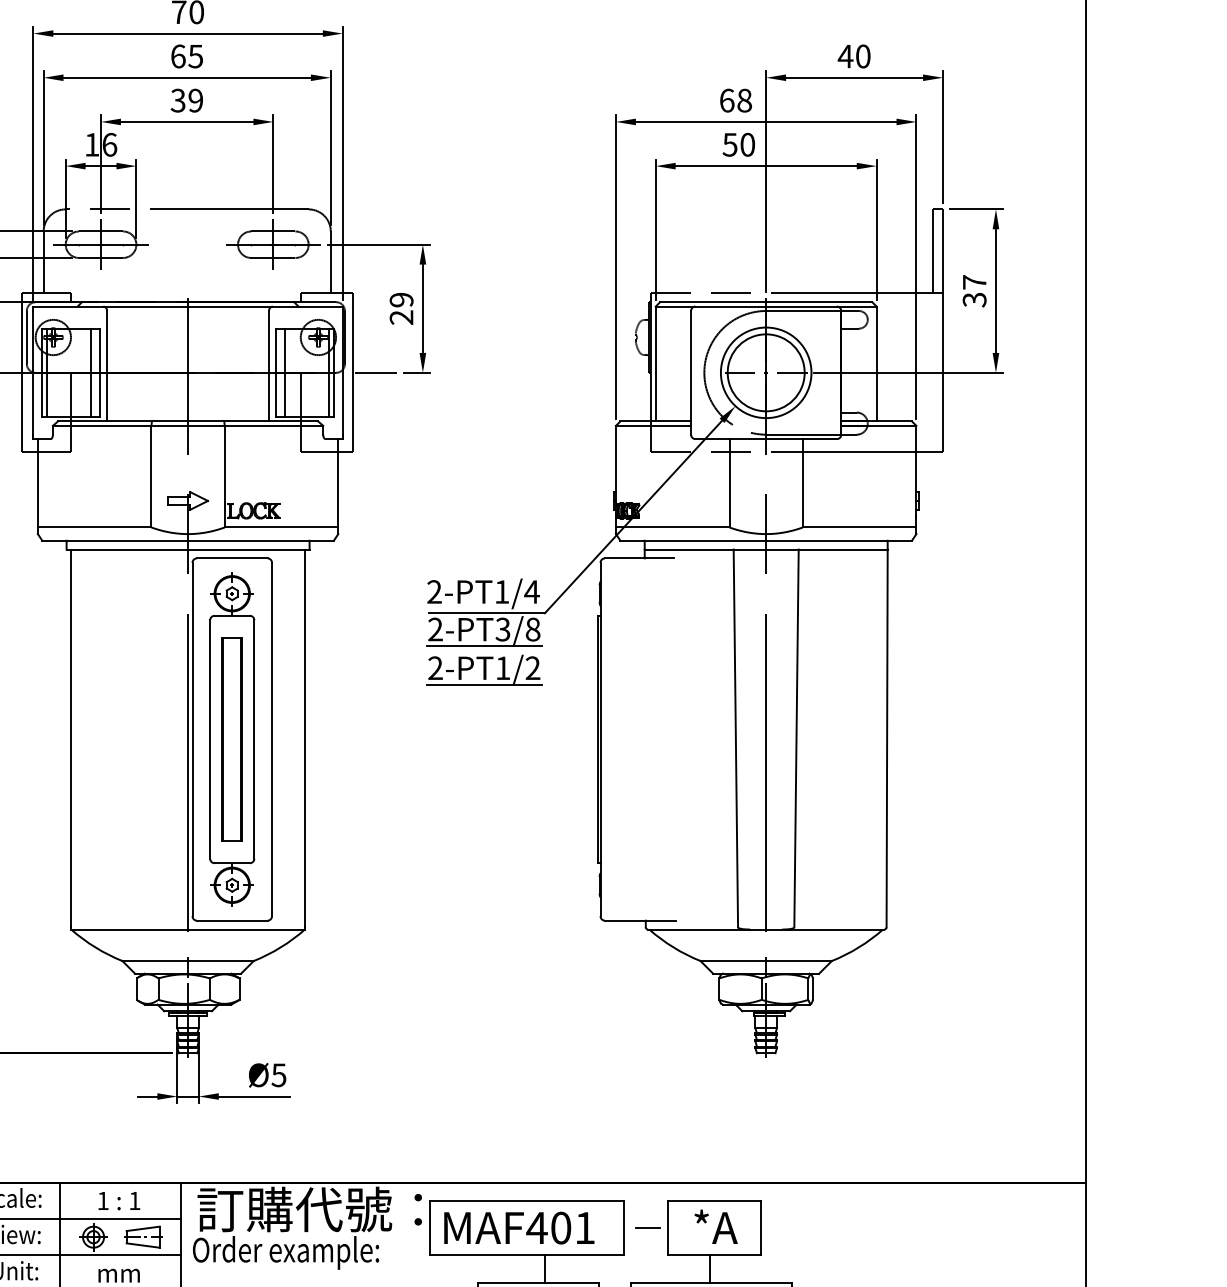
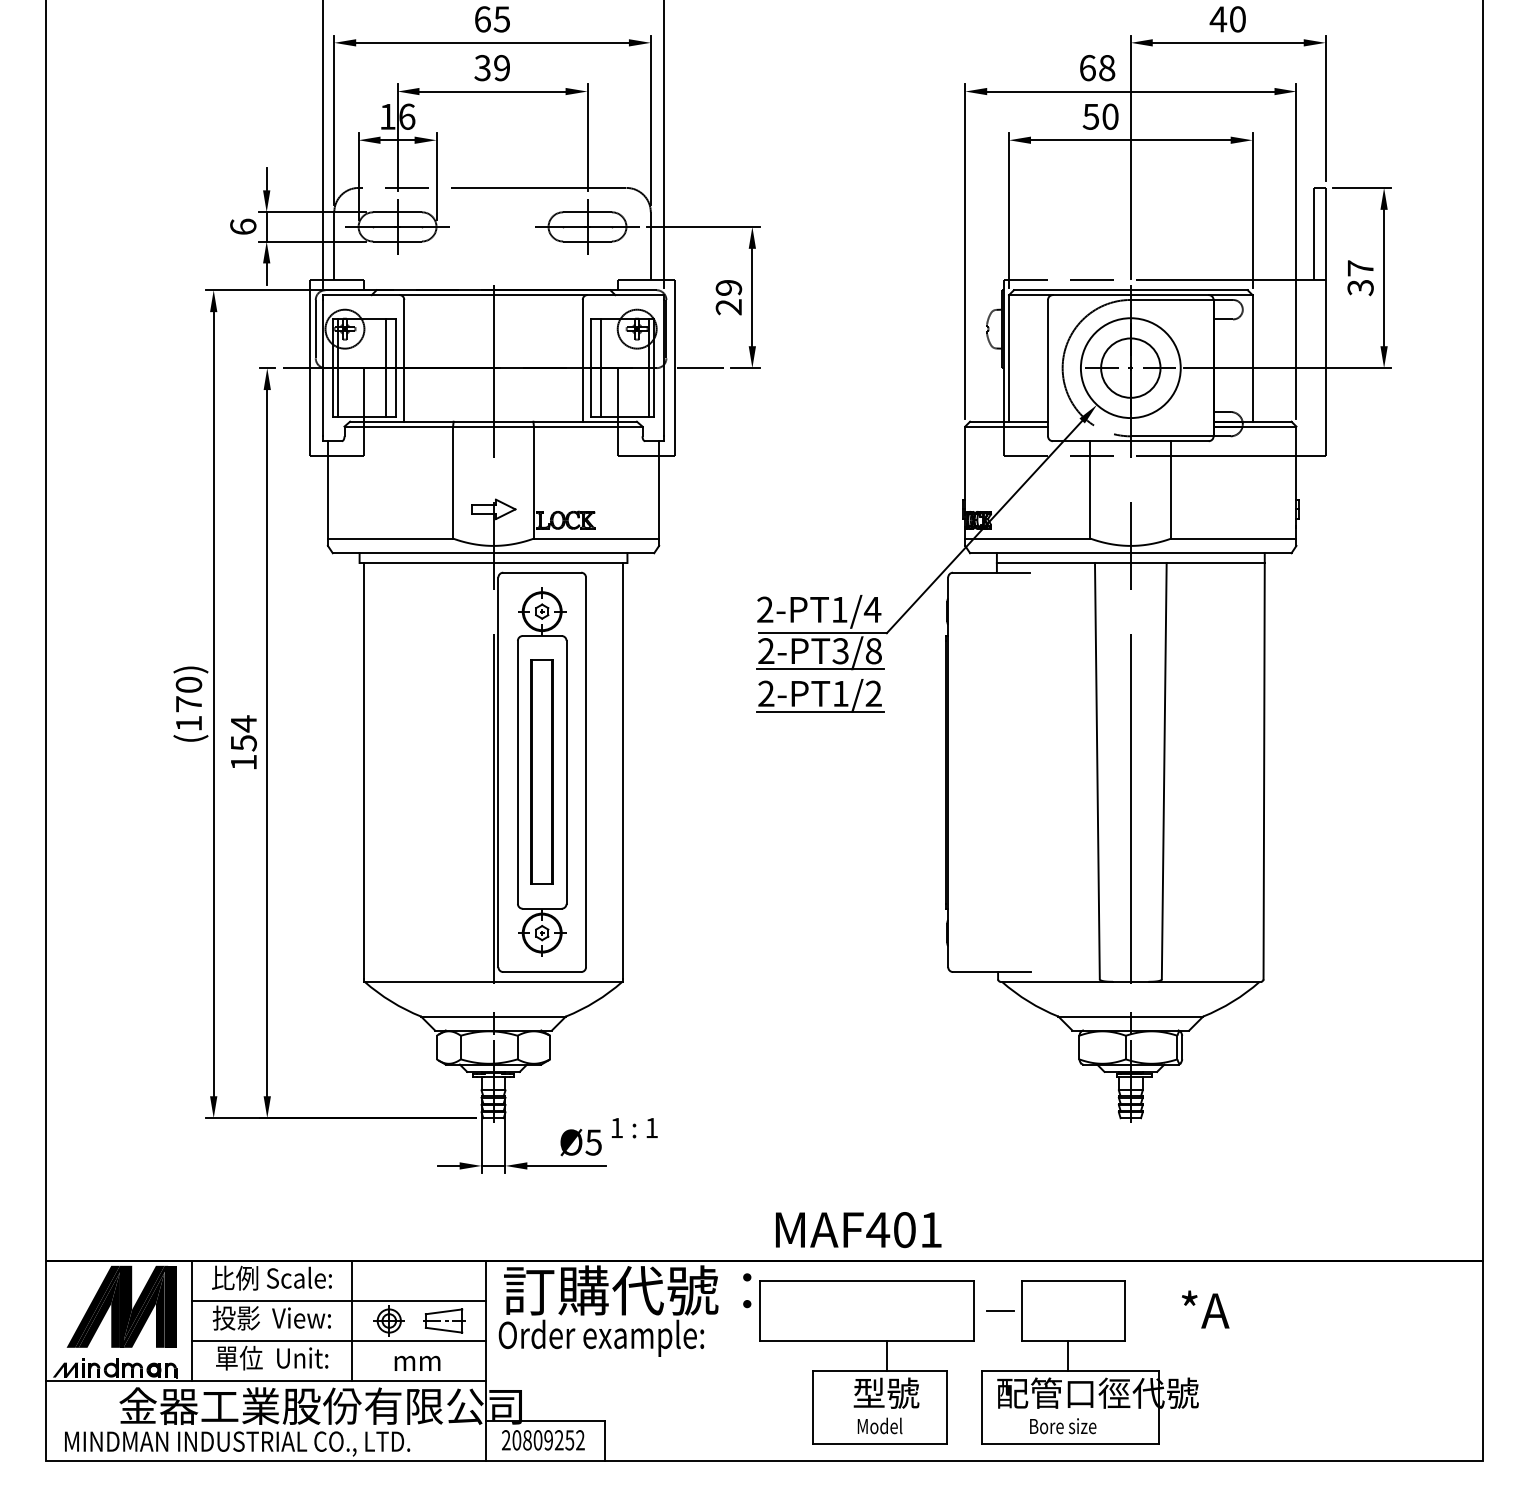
circle: (765, 372) -> (1130, 367), size x0.7
text: (119, 1201) -> (634, 1128), moved
text: (716, 1226) -> (1205, 1309), moved
text: (519, 1228) -> (858, 1230), moved

